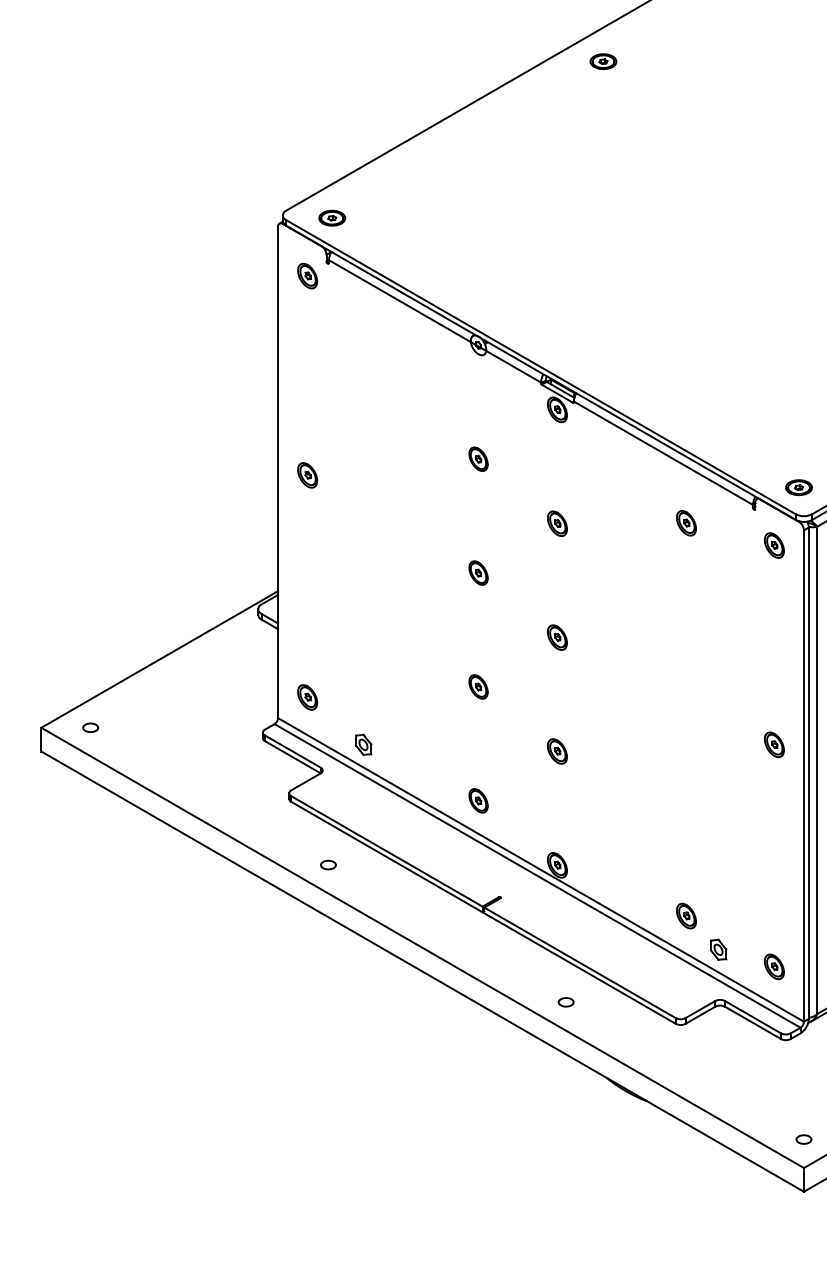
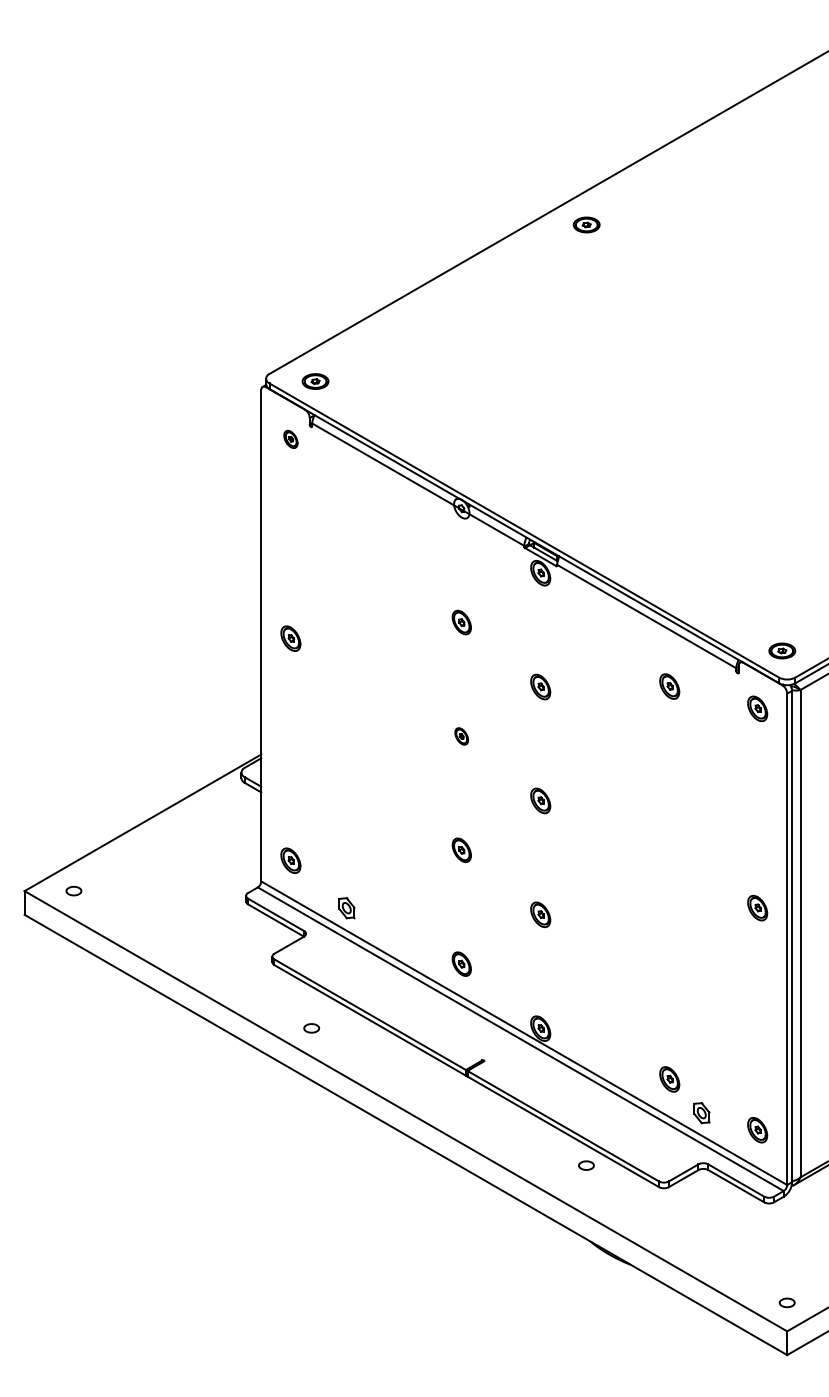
part: (307, 276) -> (290, 439), size x0.7
part: (478, 573) -> (461, 736), size x0.7
part: (566, 1002) -> (586, 1165), moved

